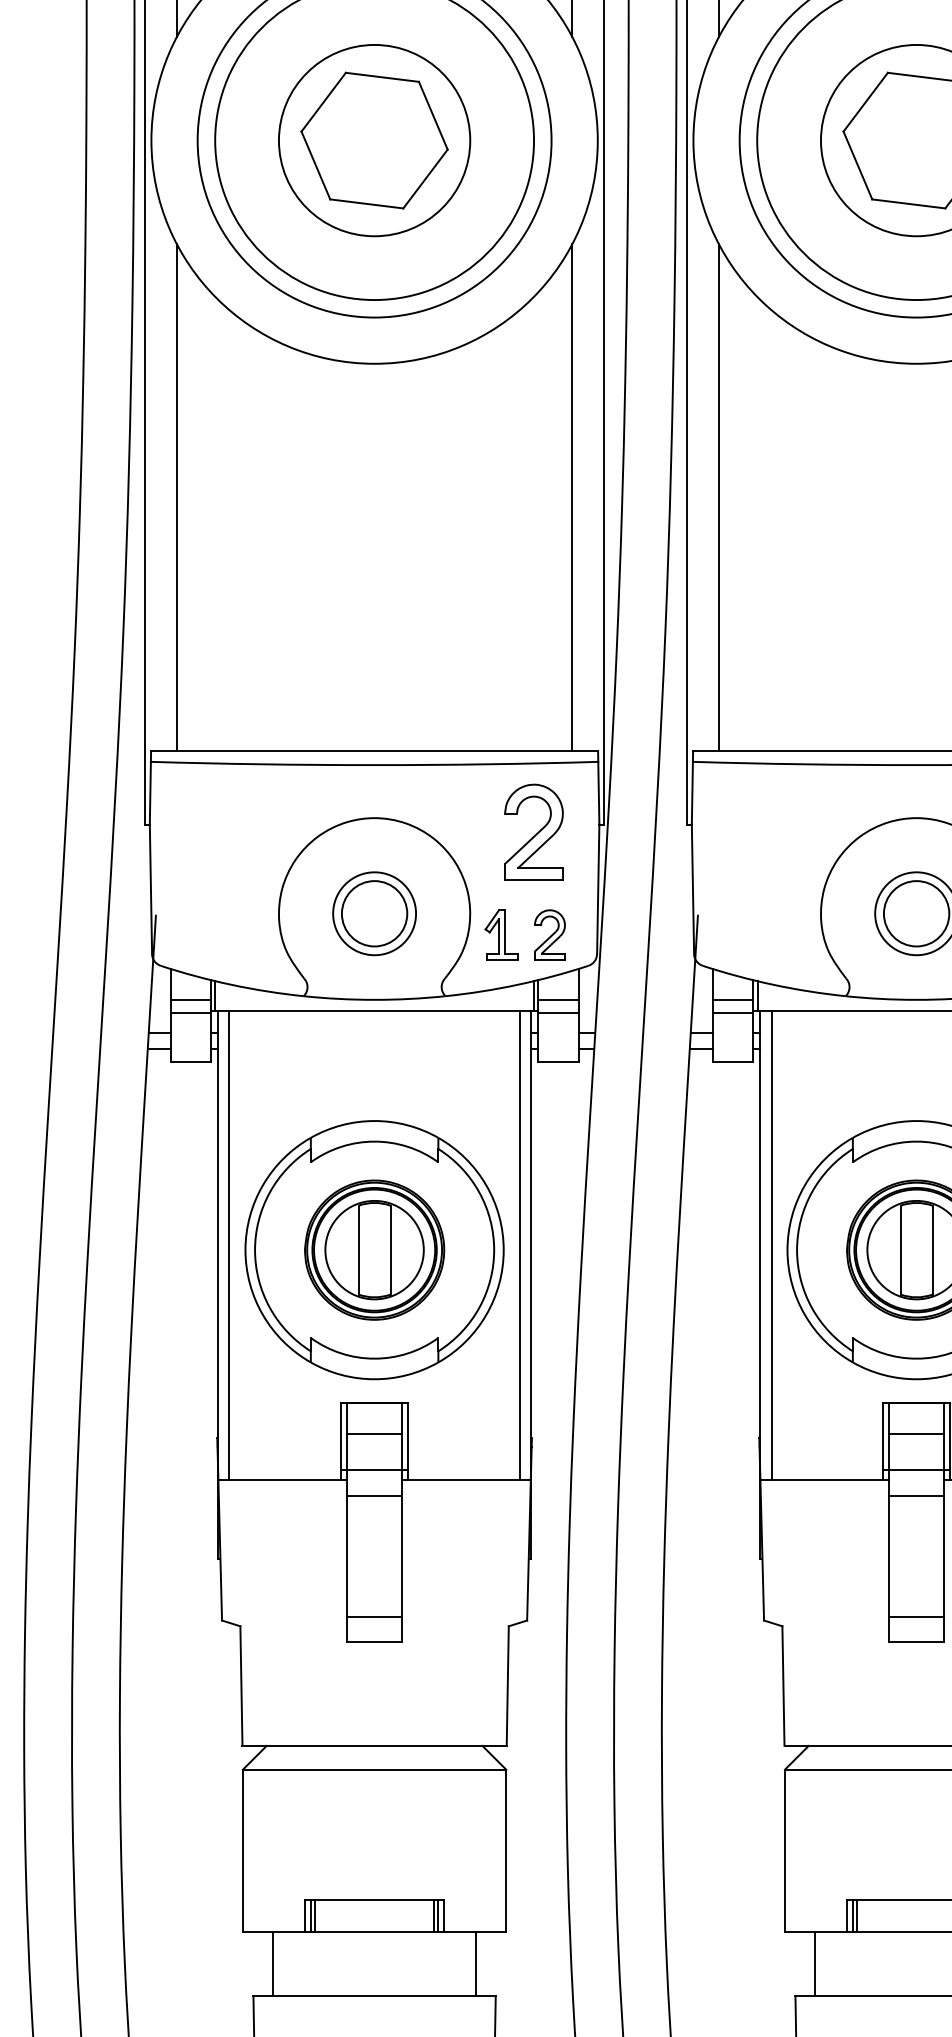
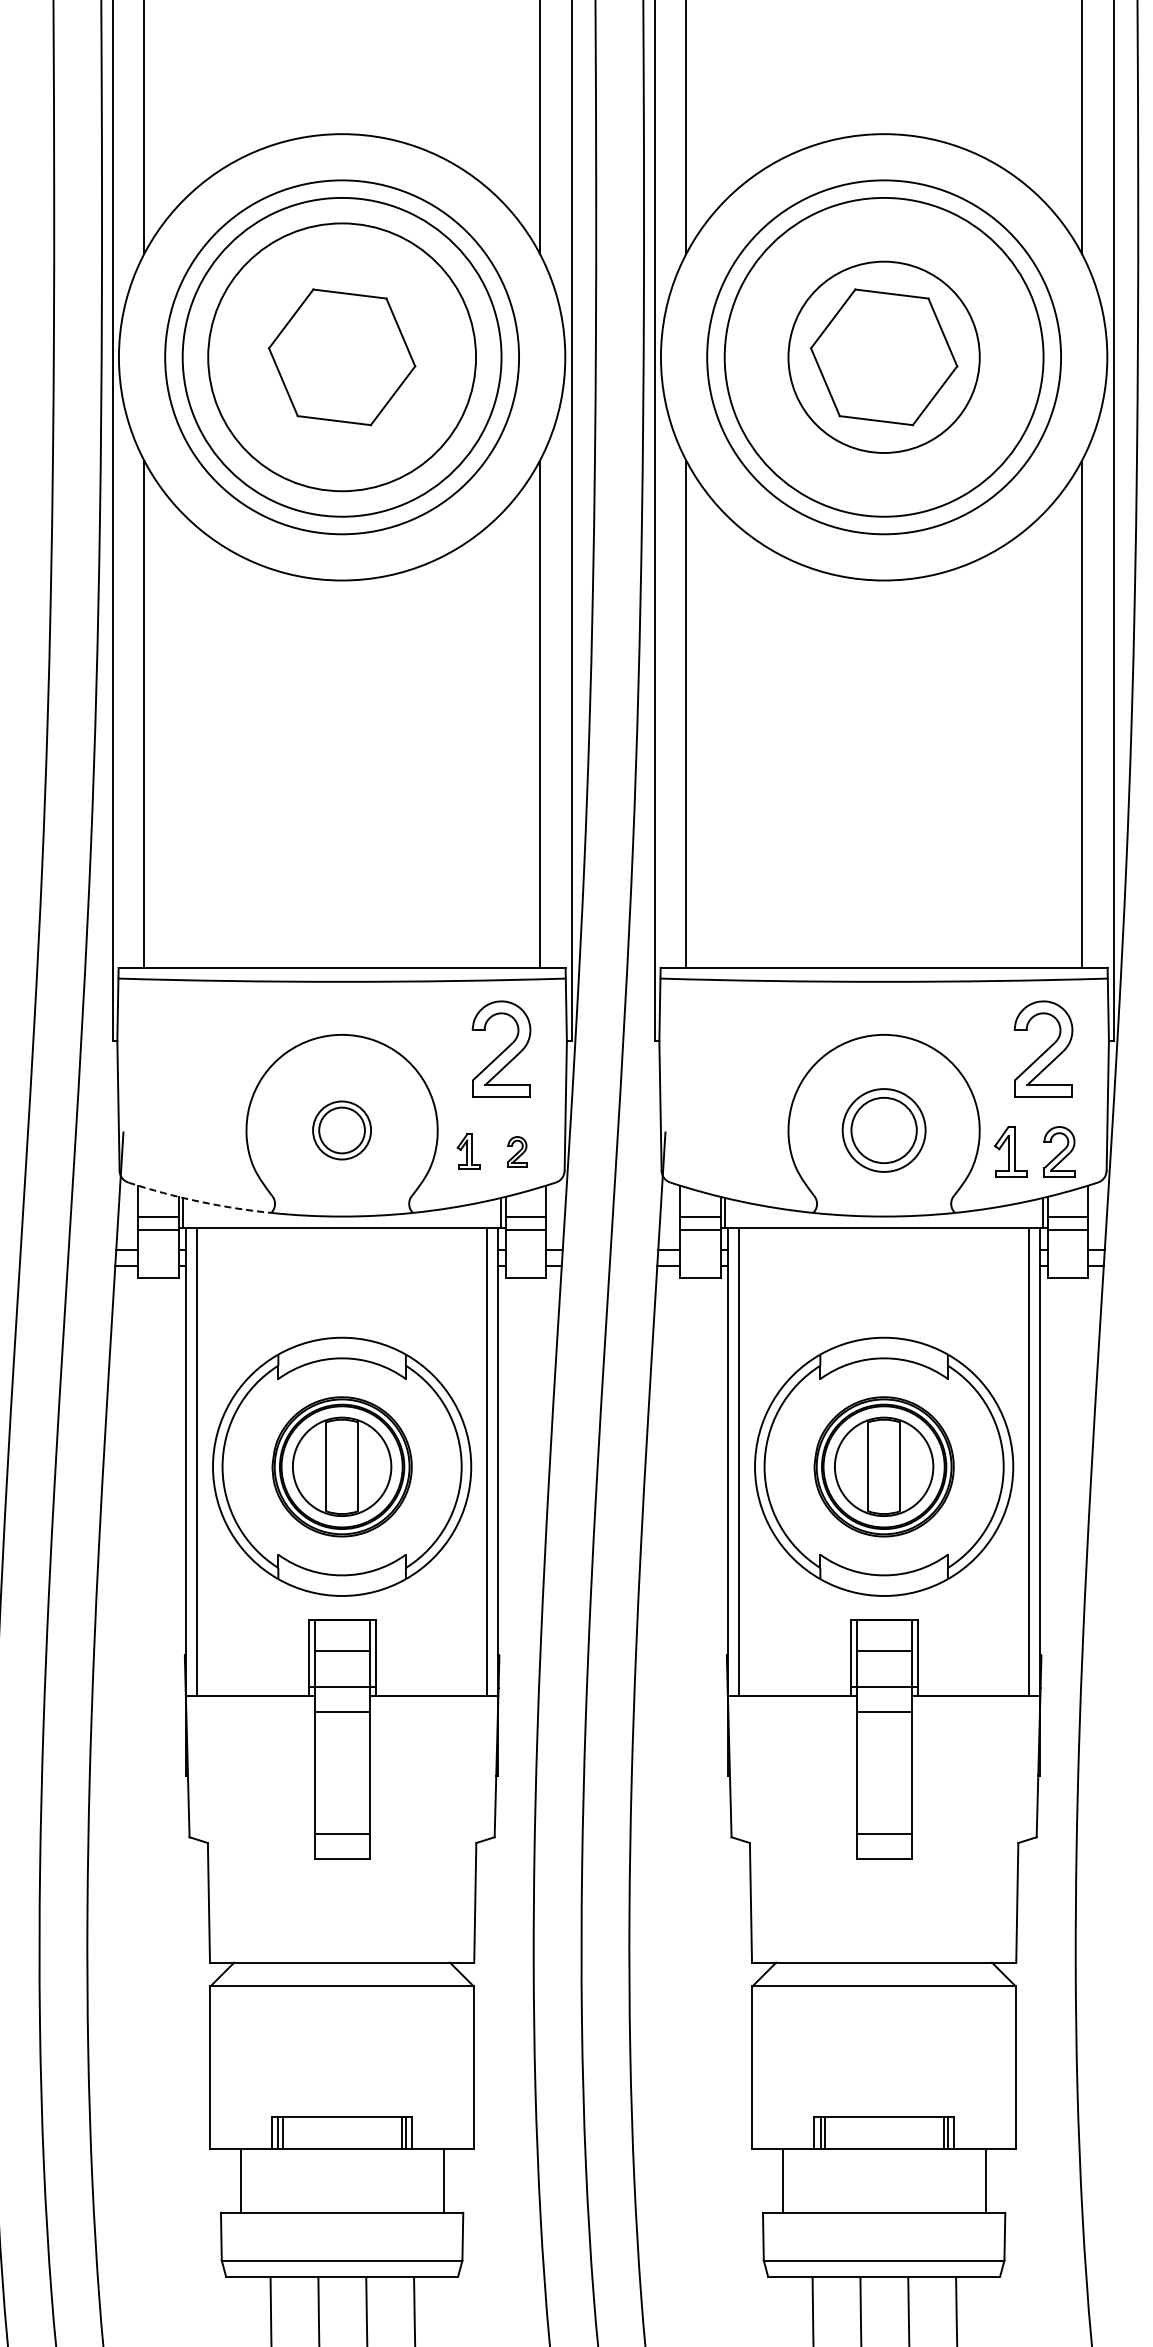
circle: (373, 139) -> (341, 356), size x1.4
part: (373, 913) -> (341, 1130), size x0.7
part: (500, 934) -> (468, 1151), size x0.7
part: (549, 934) -> (517, 1151), size x0.6
arc: (231, 984) -> (199, 1201), solid -> dashed

